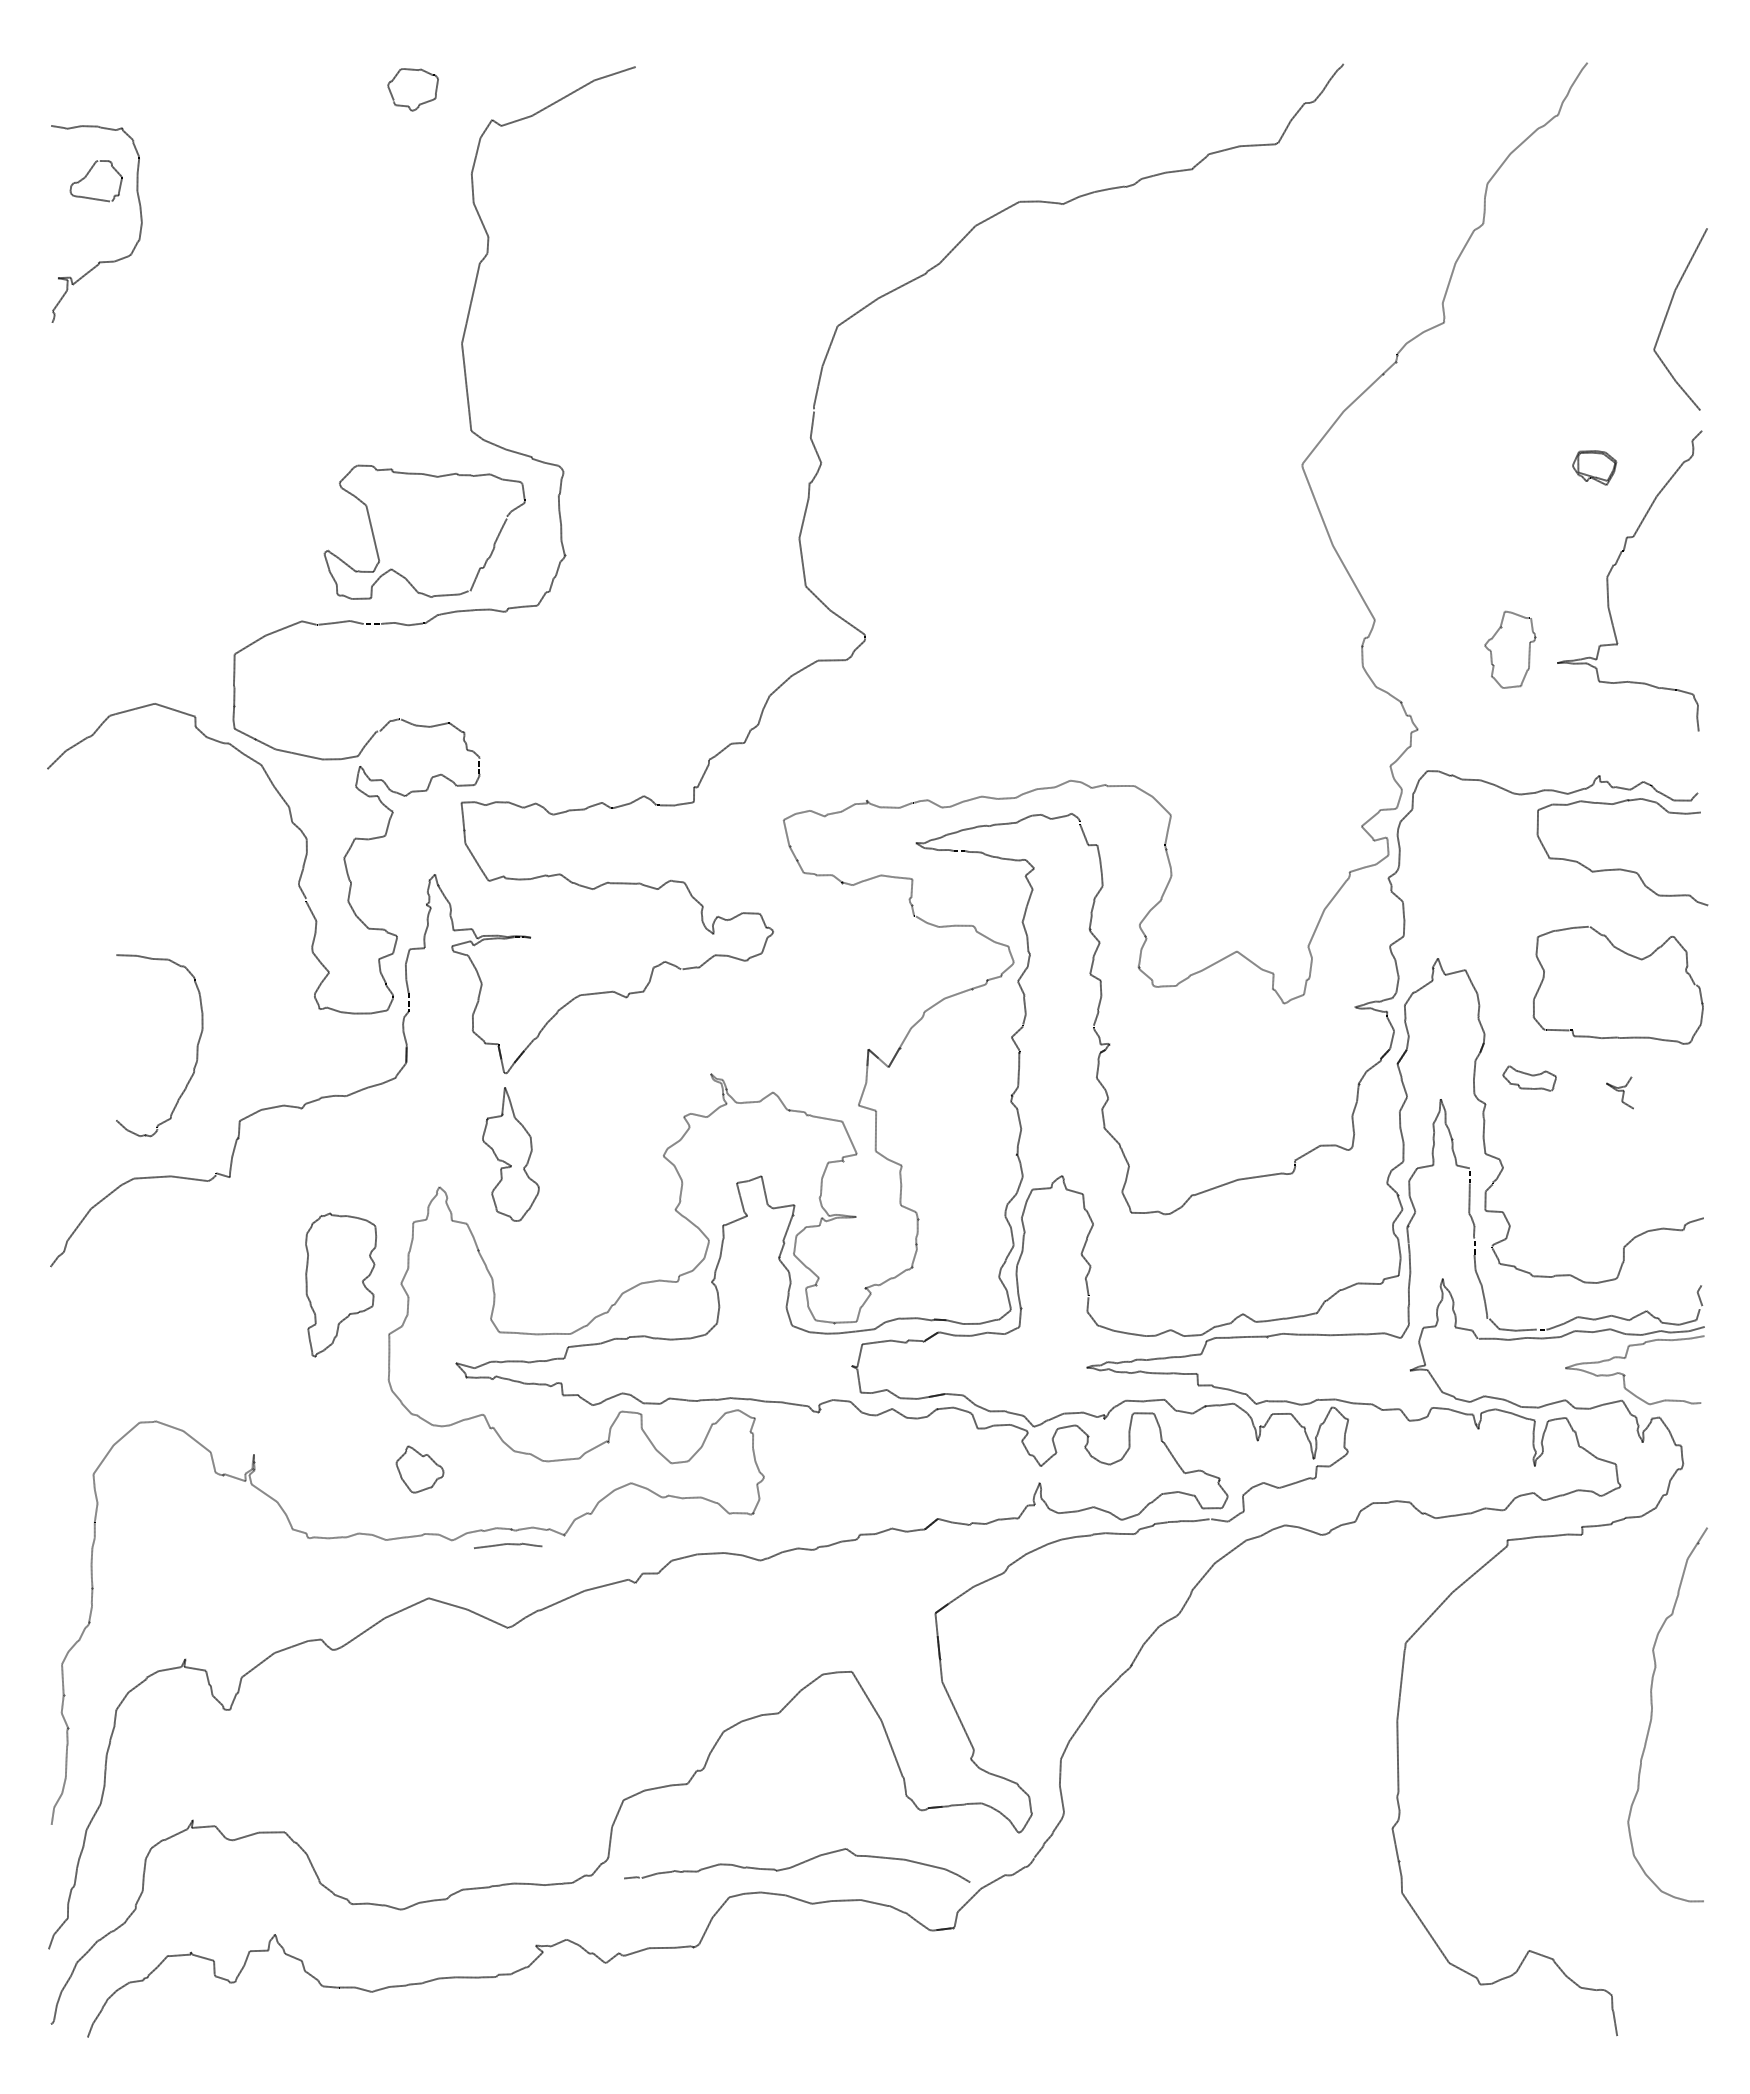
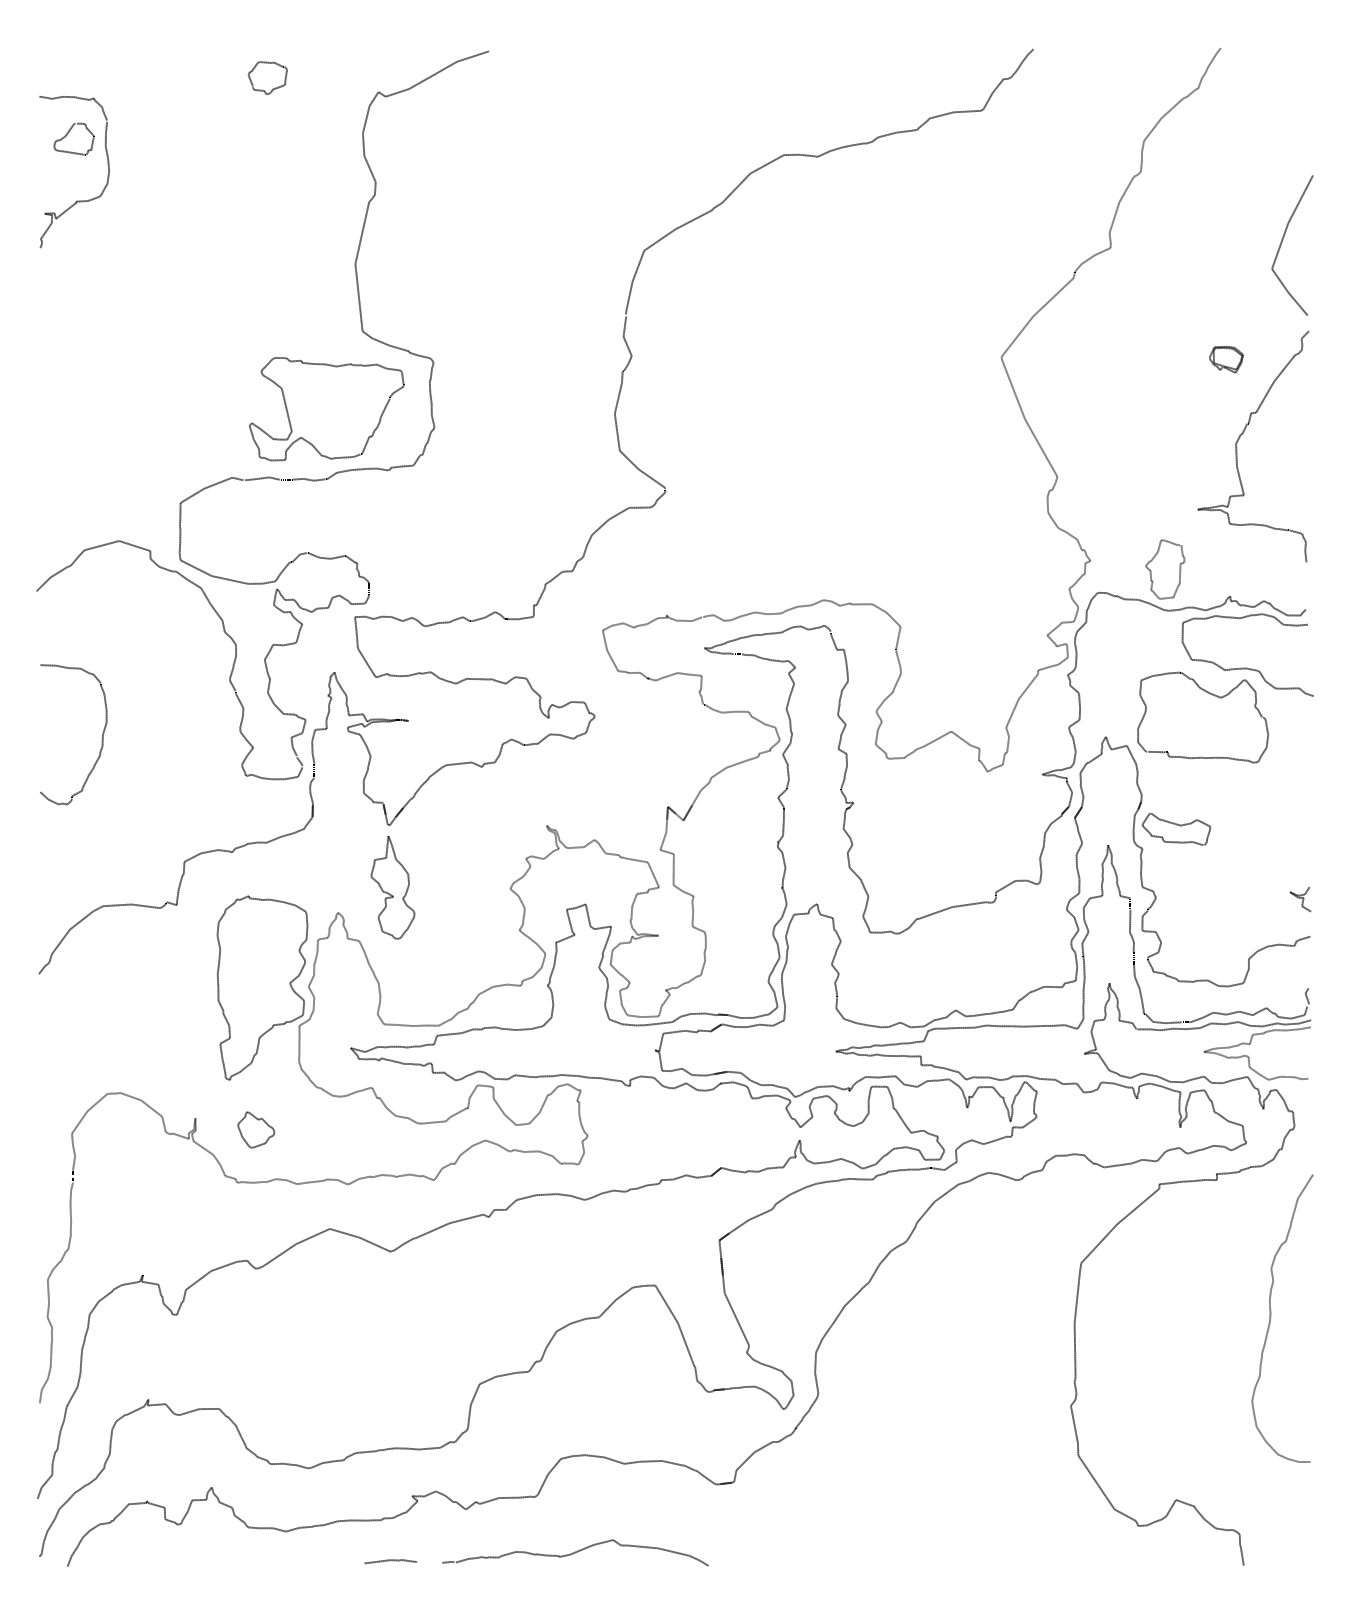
part: (412, 89) -> (267, 77), moved
part: (1510, 649) -> (1165, 569), moved
part: (1617, 985) -> (1202, 717), moved
curve: (196, 1046) -> (102, 735), moved
part: (1529, 1078) -> (1176, 829), size x1.67
curve: (1619, 1091) -> (1300, 898), moved
part: (340, 1284) -> (261, 987), size x1.67
part: (419, 1469) -> (255, 1129), moved
curve: (508, 1544) -> (391, 1560), moved
part: (797, 1865) -> (575, 1552), moved

